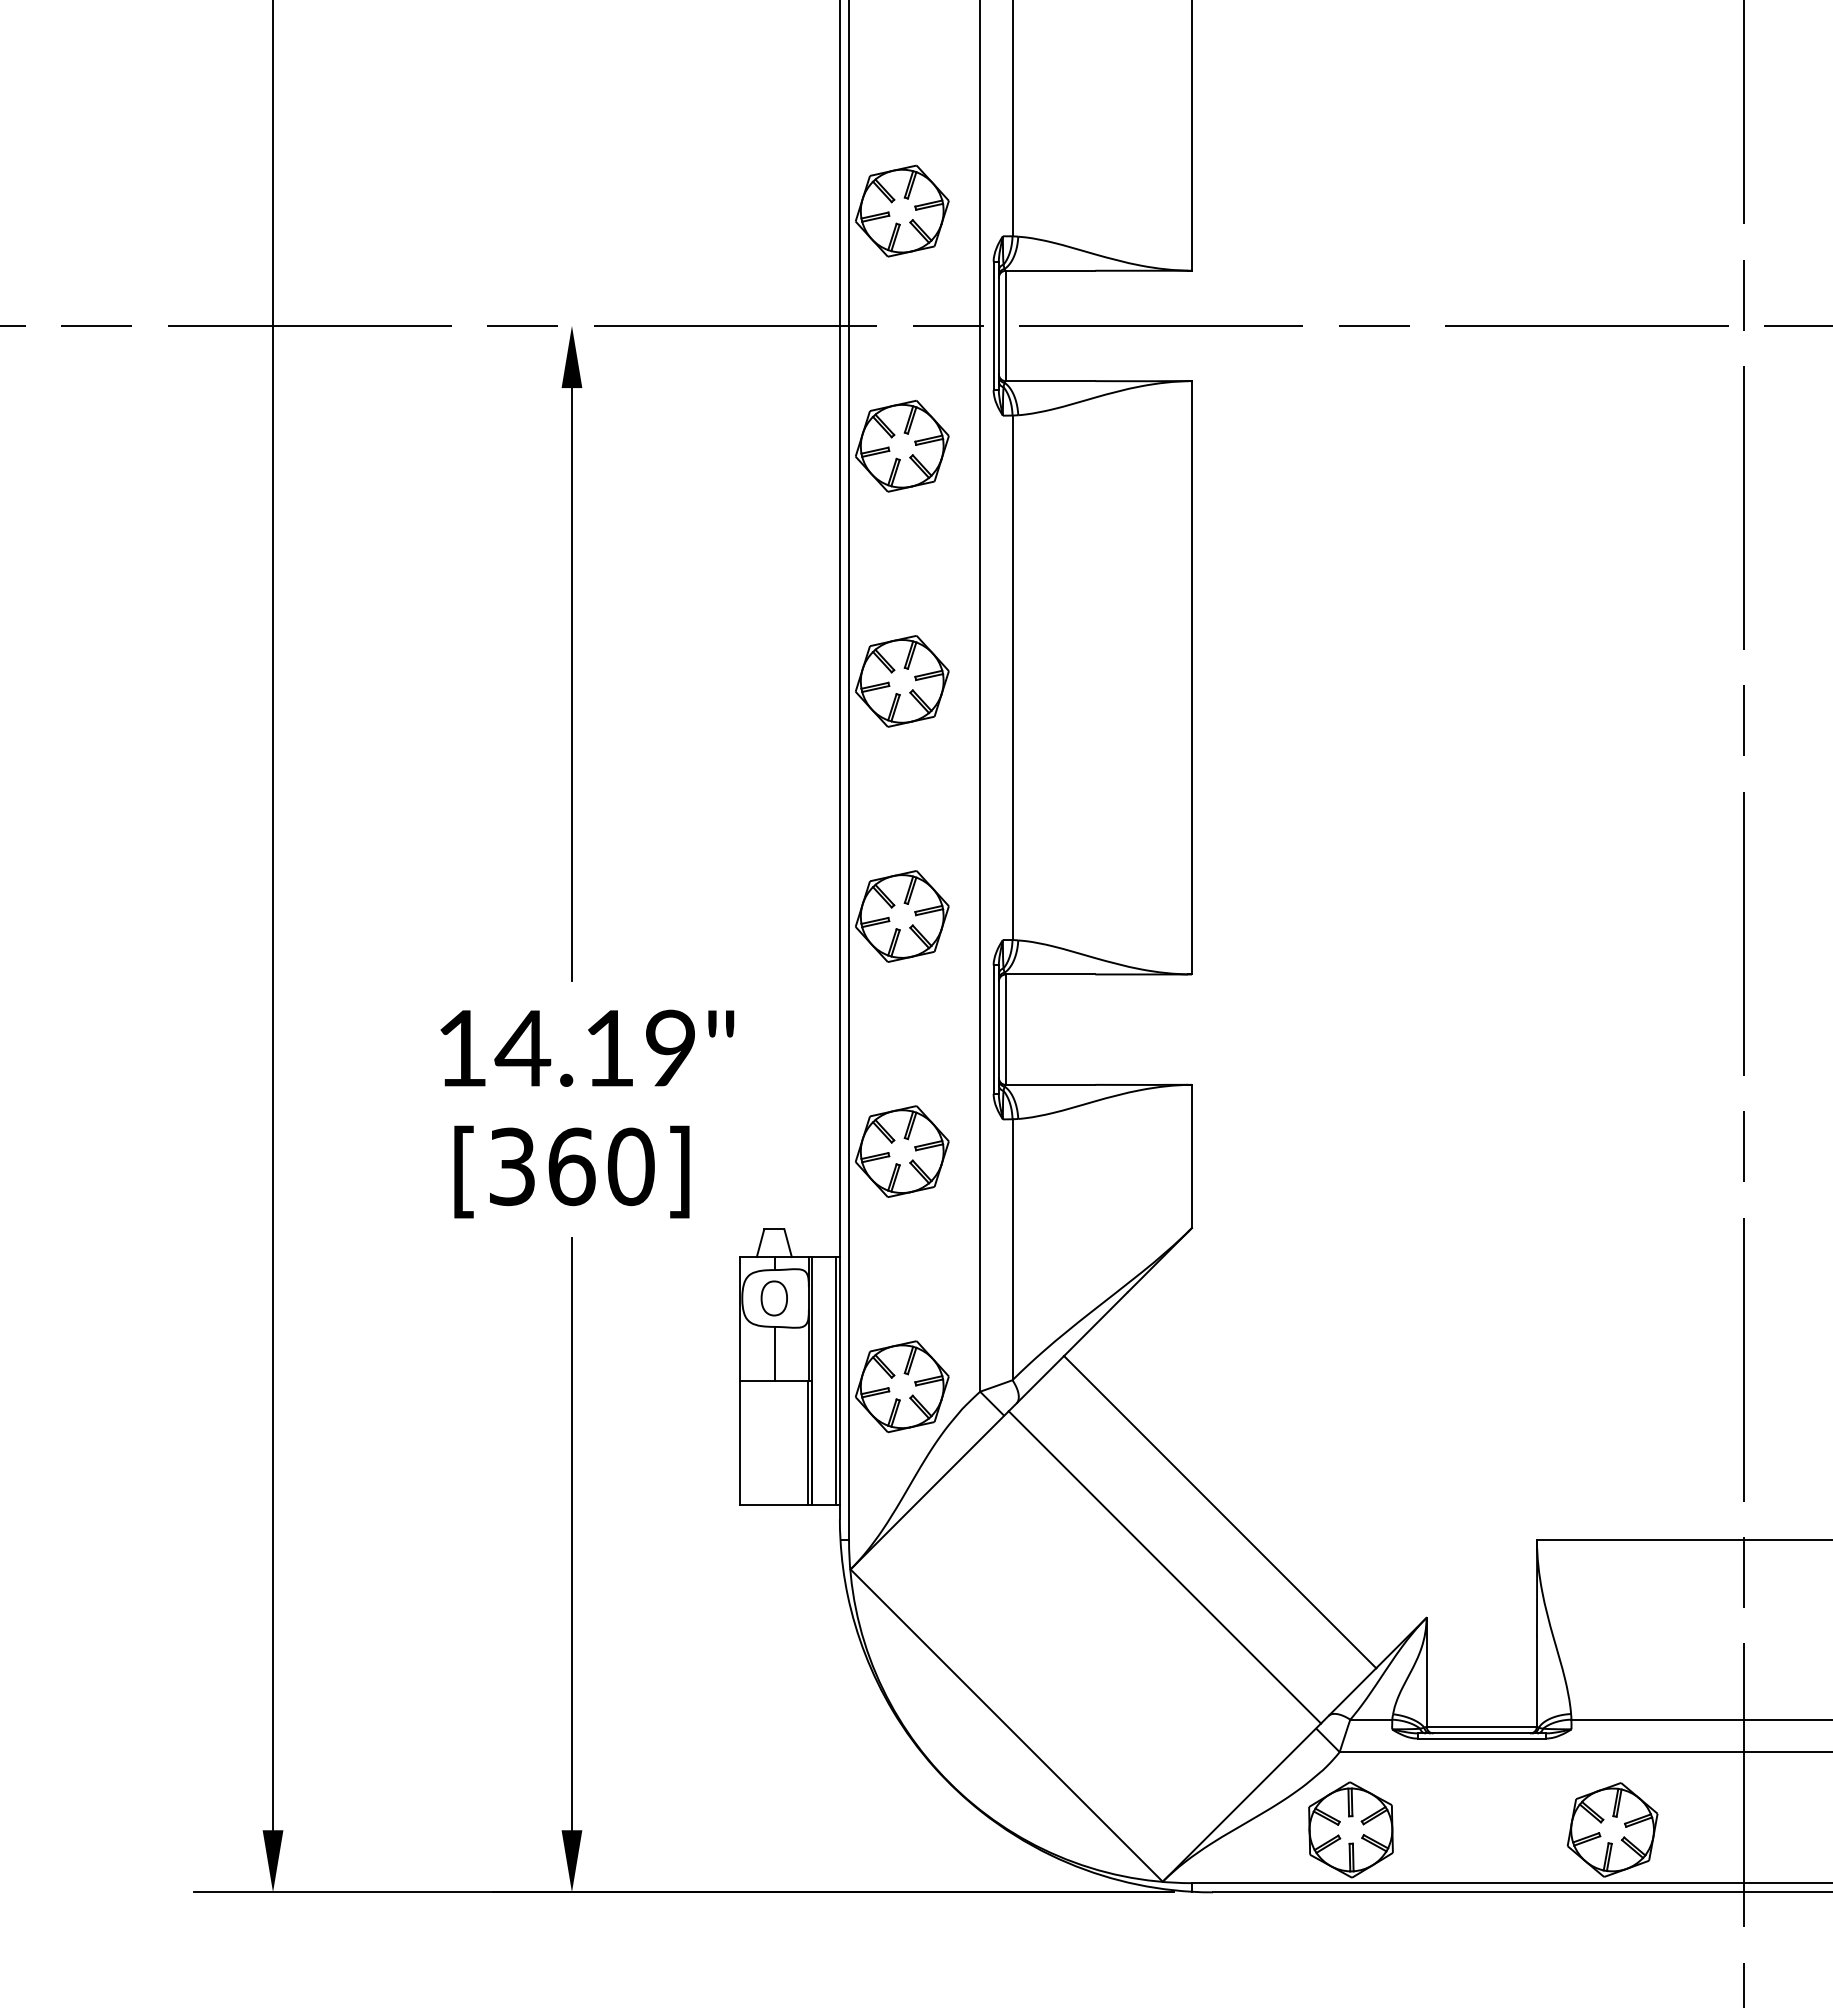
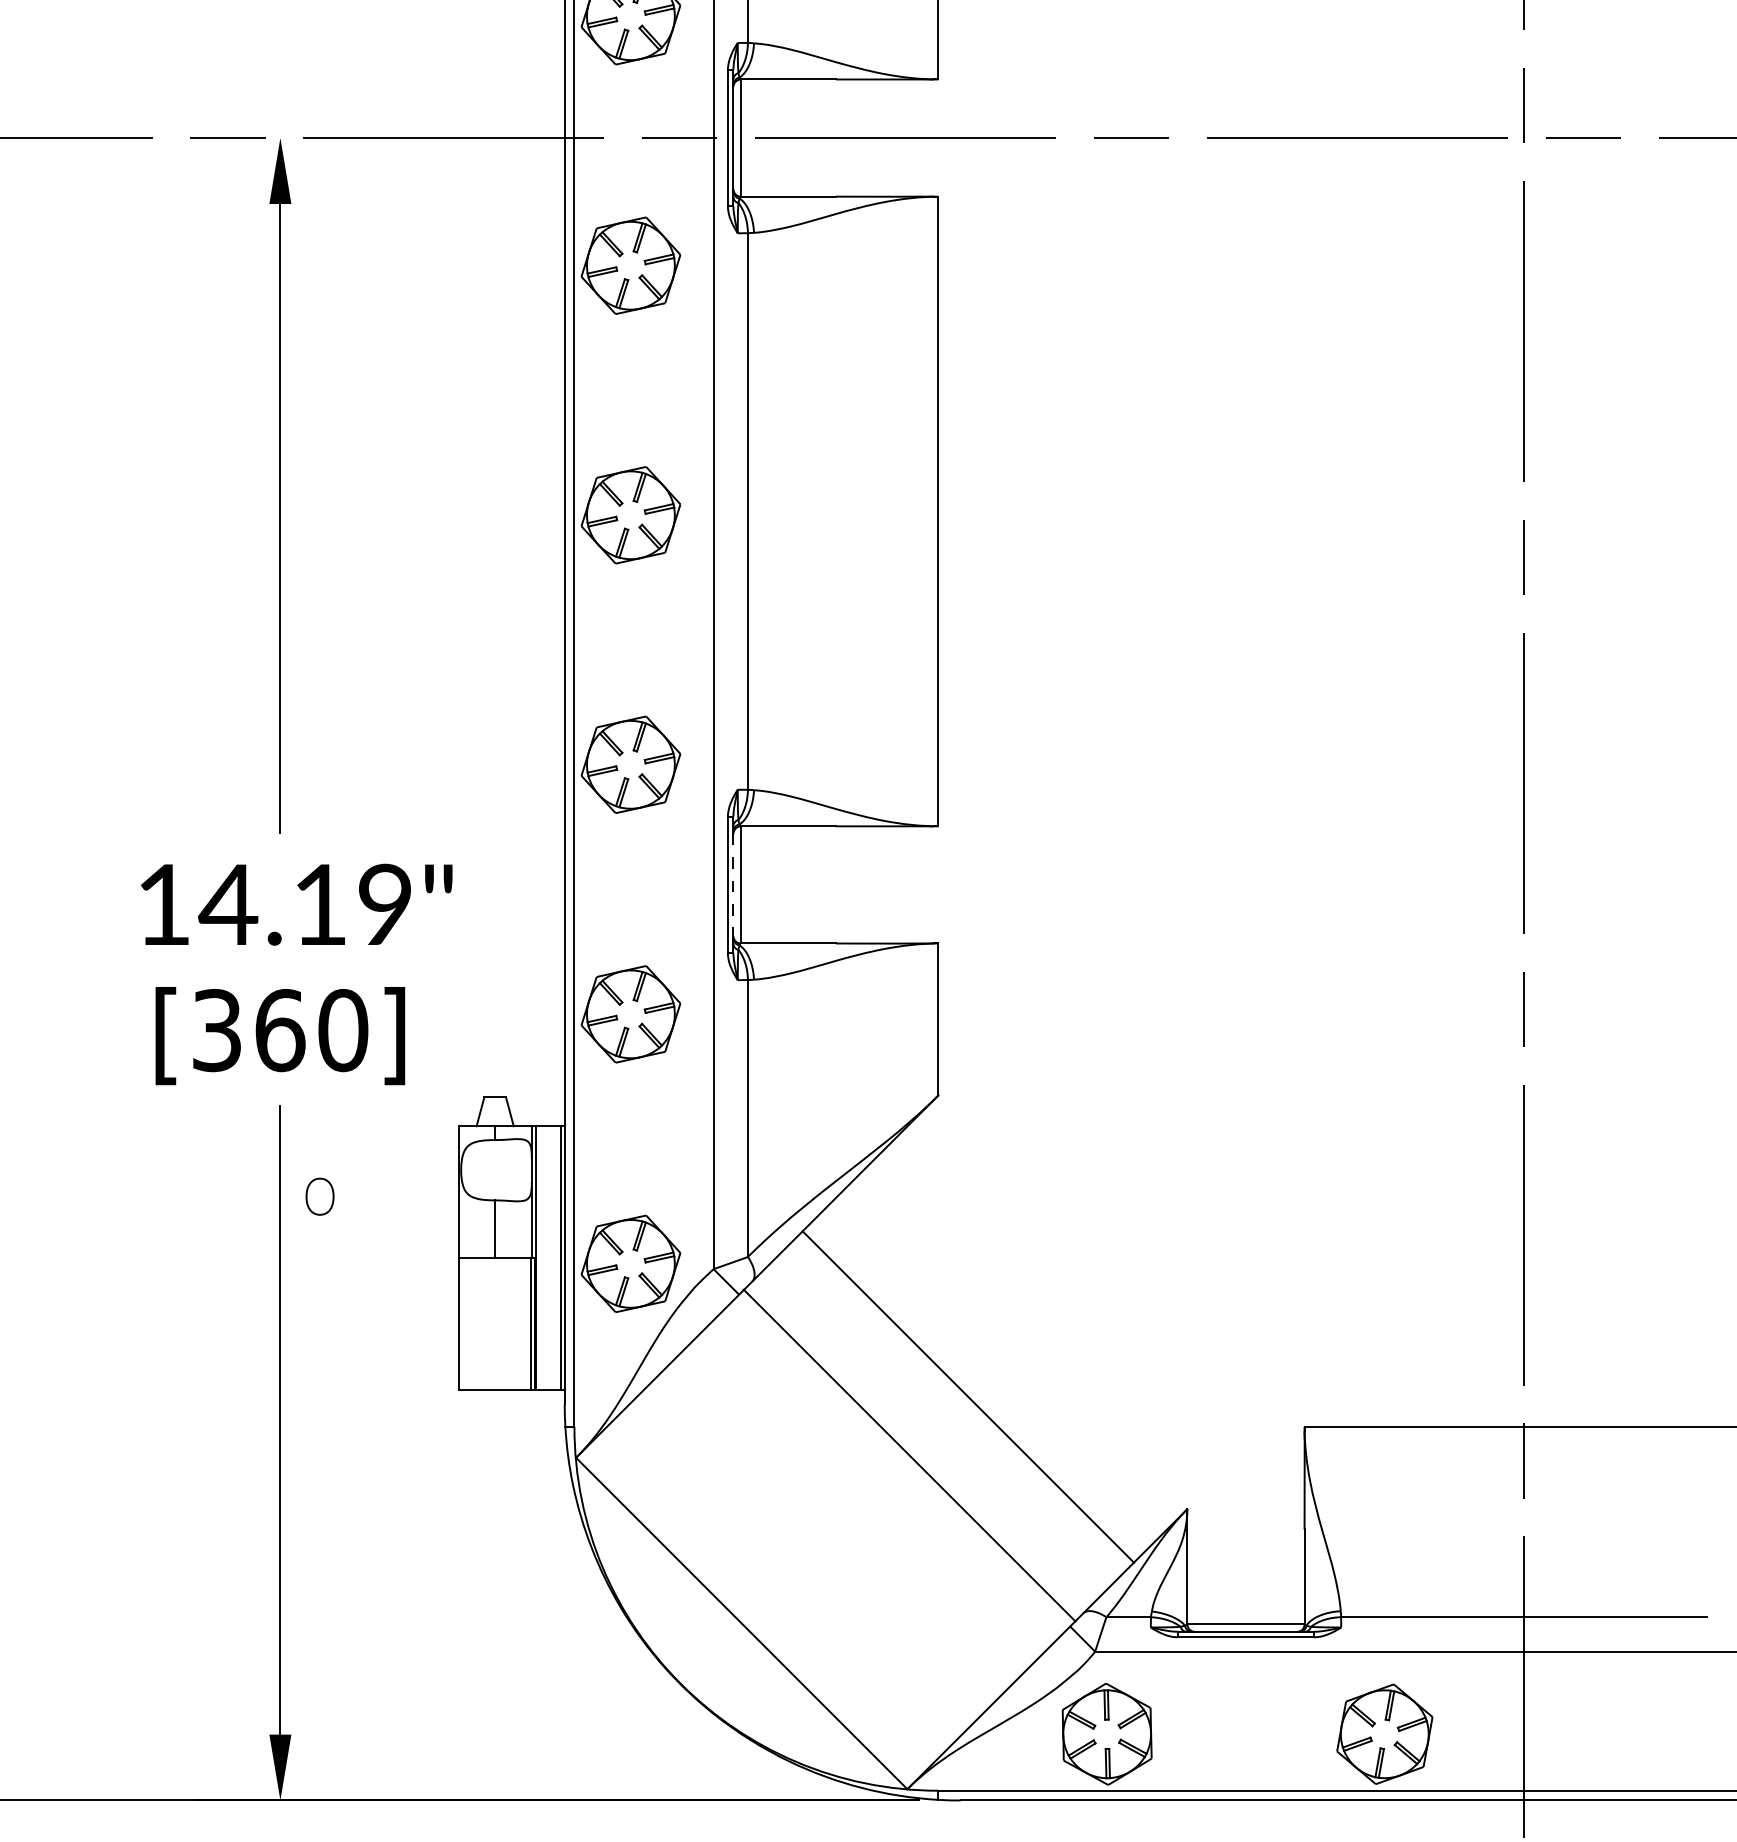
line: (998, 1030) -> (733, 885), solid -> dashed
part: (773, 1298) -> (319, 1196), moved

